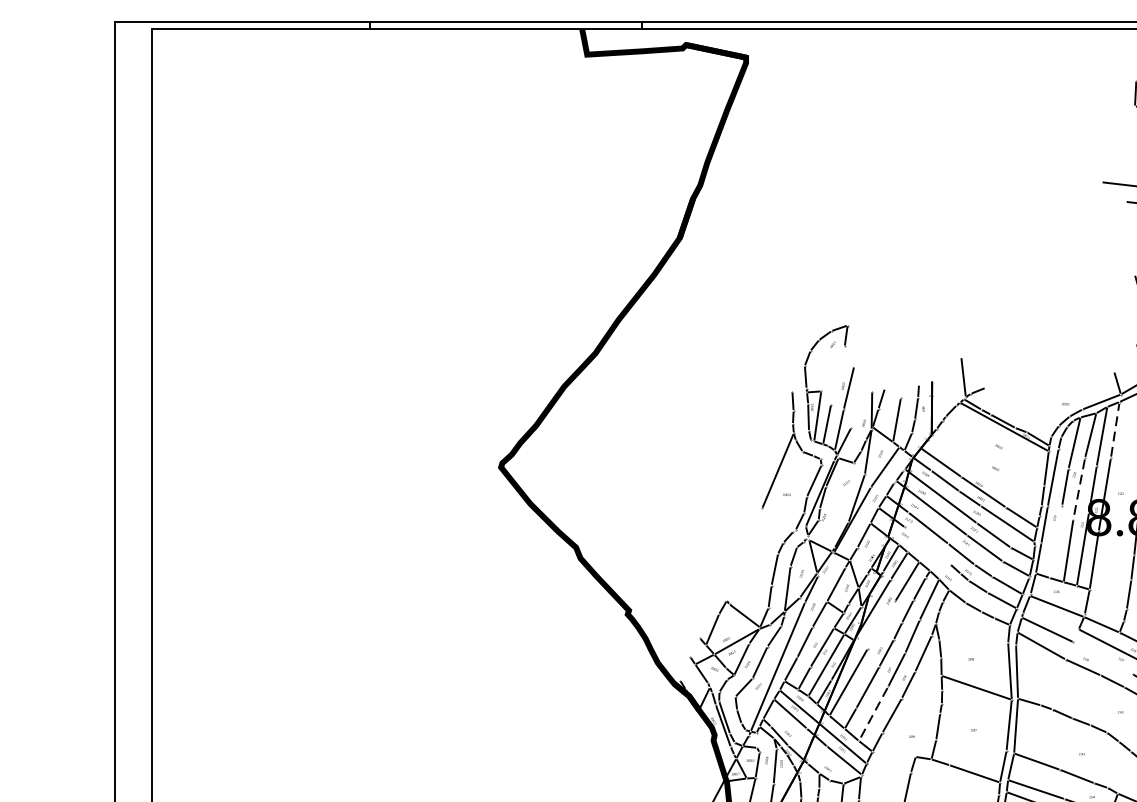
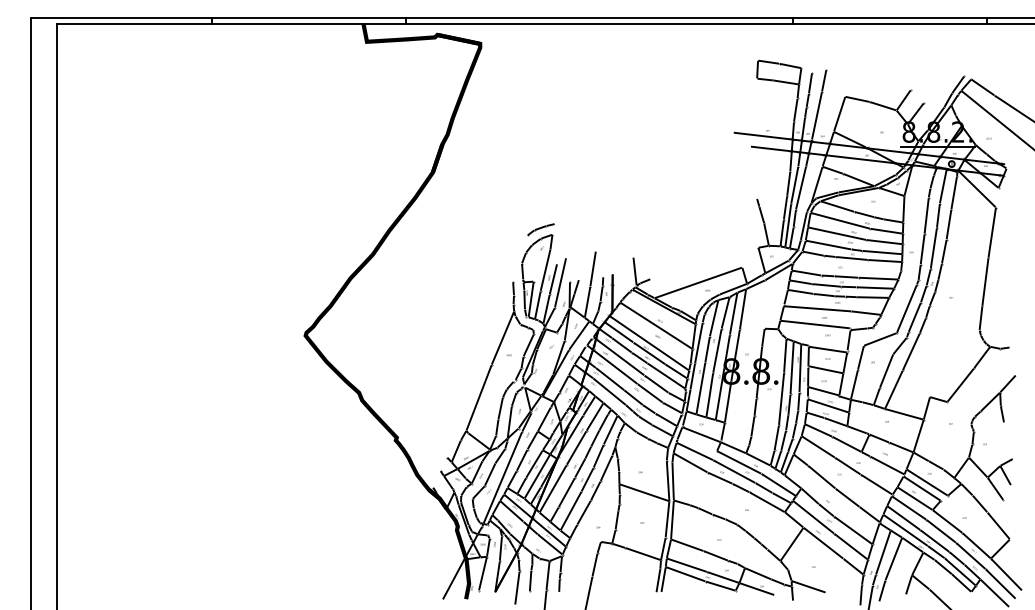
part: (830, 318) -> (540, 229), added
line: (903, 372) -> (592, 268), added
line: (837, 374) -> (545, 269), added
line: (858, 392) -> (560, 282), added
line: (1052, 392) -> (698, 282), added
line: (1115, 429) -> (743, 308), dashed -> solid
line: (993, 453) -> (656, 325), added
line: (983, 476) -> (649, 342), added
line: (1079, 489) -> (717, 351), dashed -> solid
line: (1055, 541) -> (700, 388), added
line: (927, 545) -> (609, 391), added
line: (743, 554) -> (478, 397), added
line: (881, 624) -> (576, 447), added
line: (1103, 658) -> (734, 471), added
line: (874, 714) -> (571, 511), dashed -> solid

